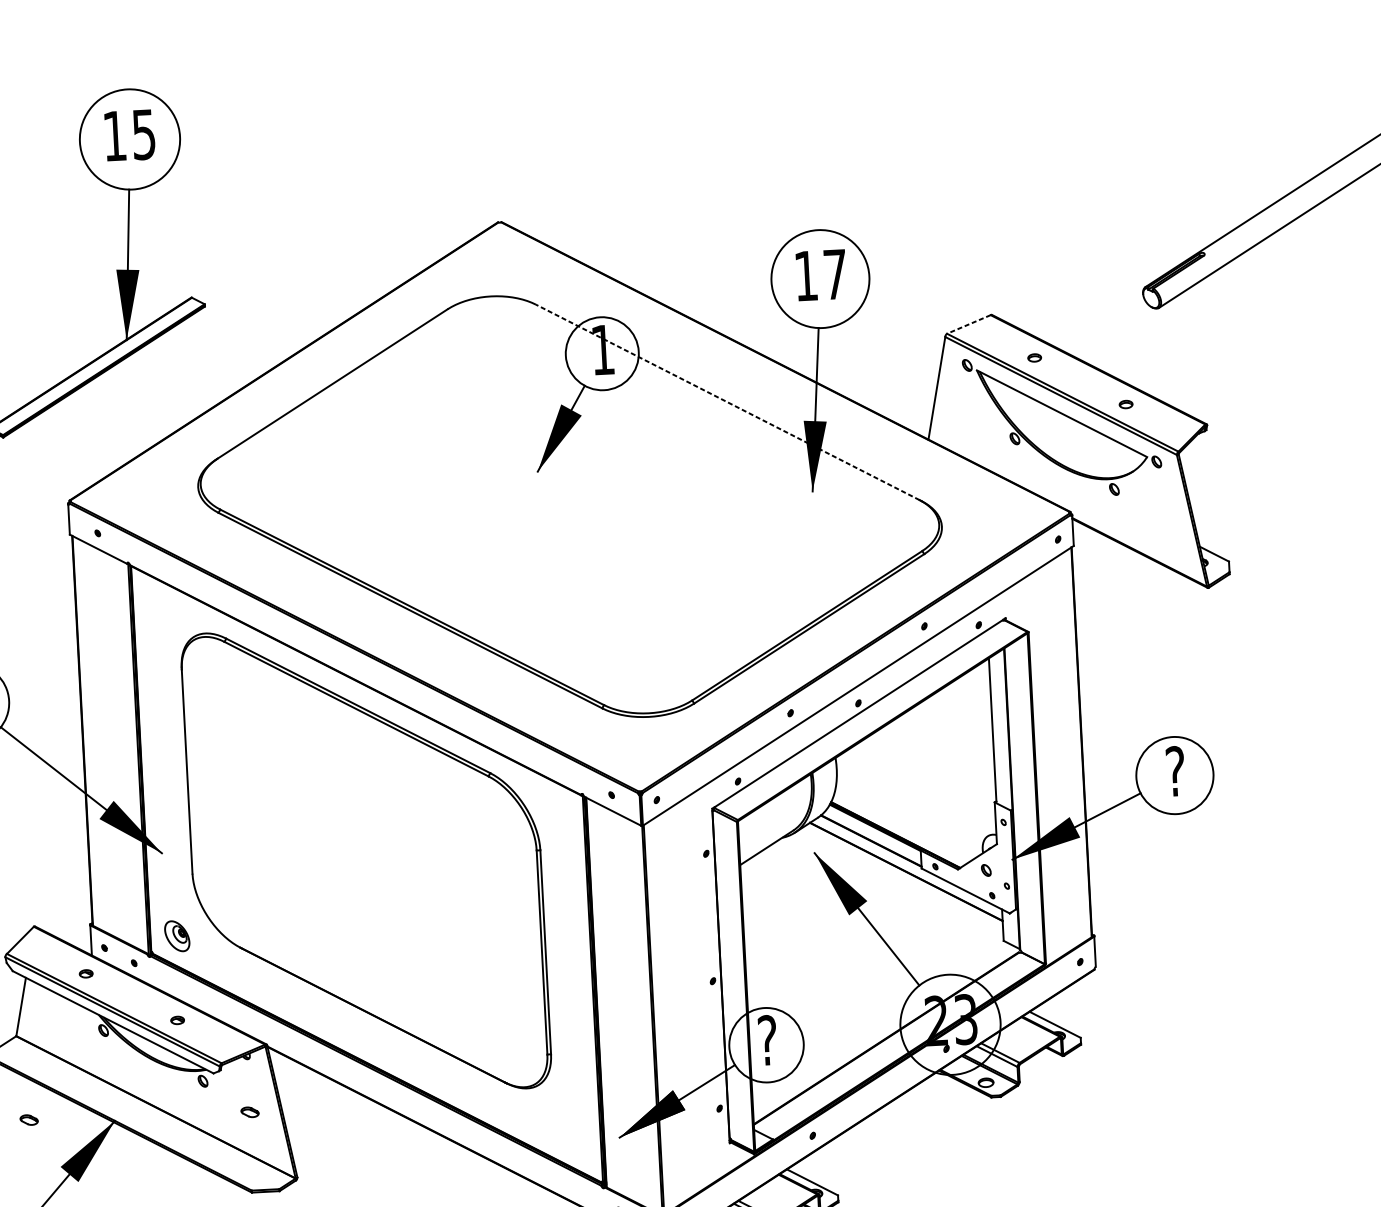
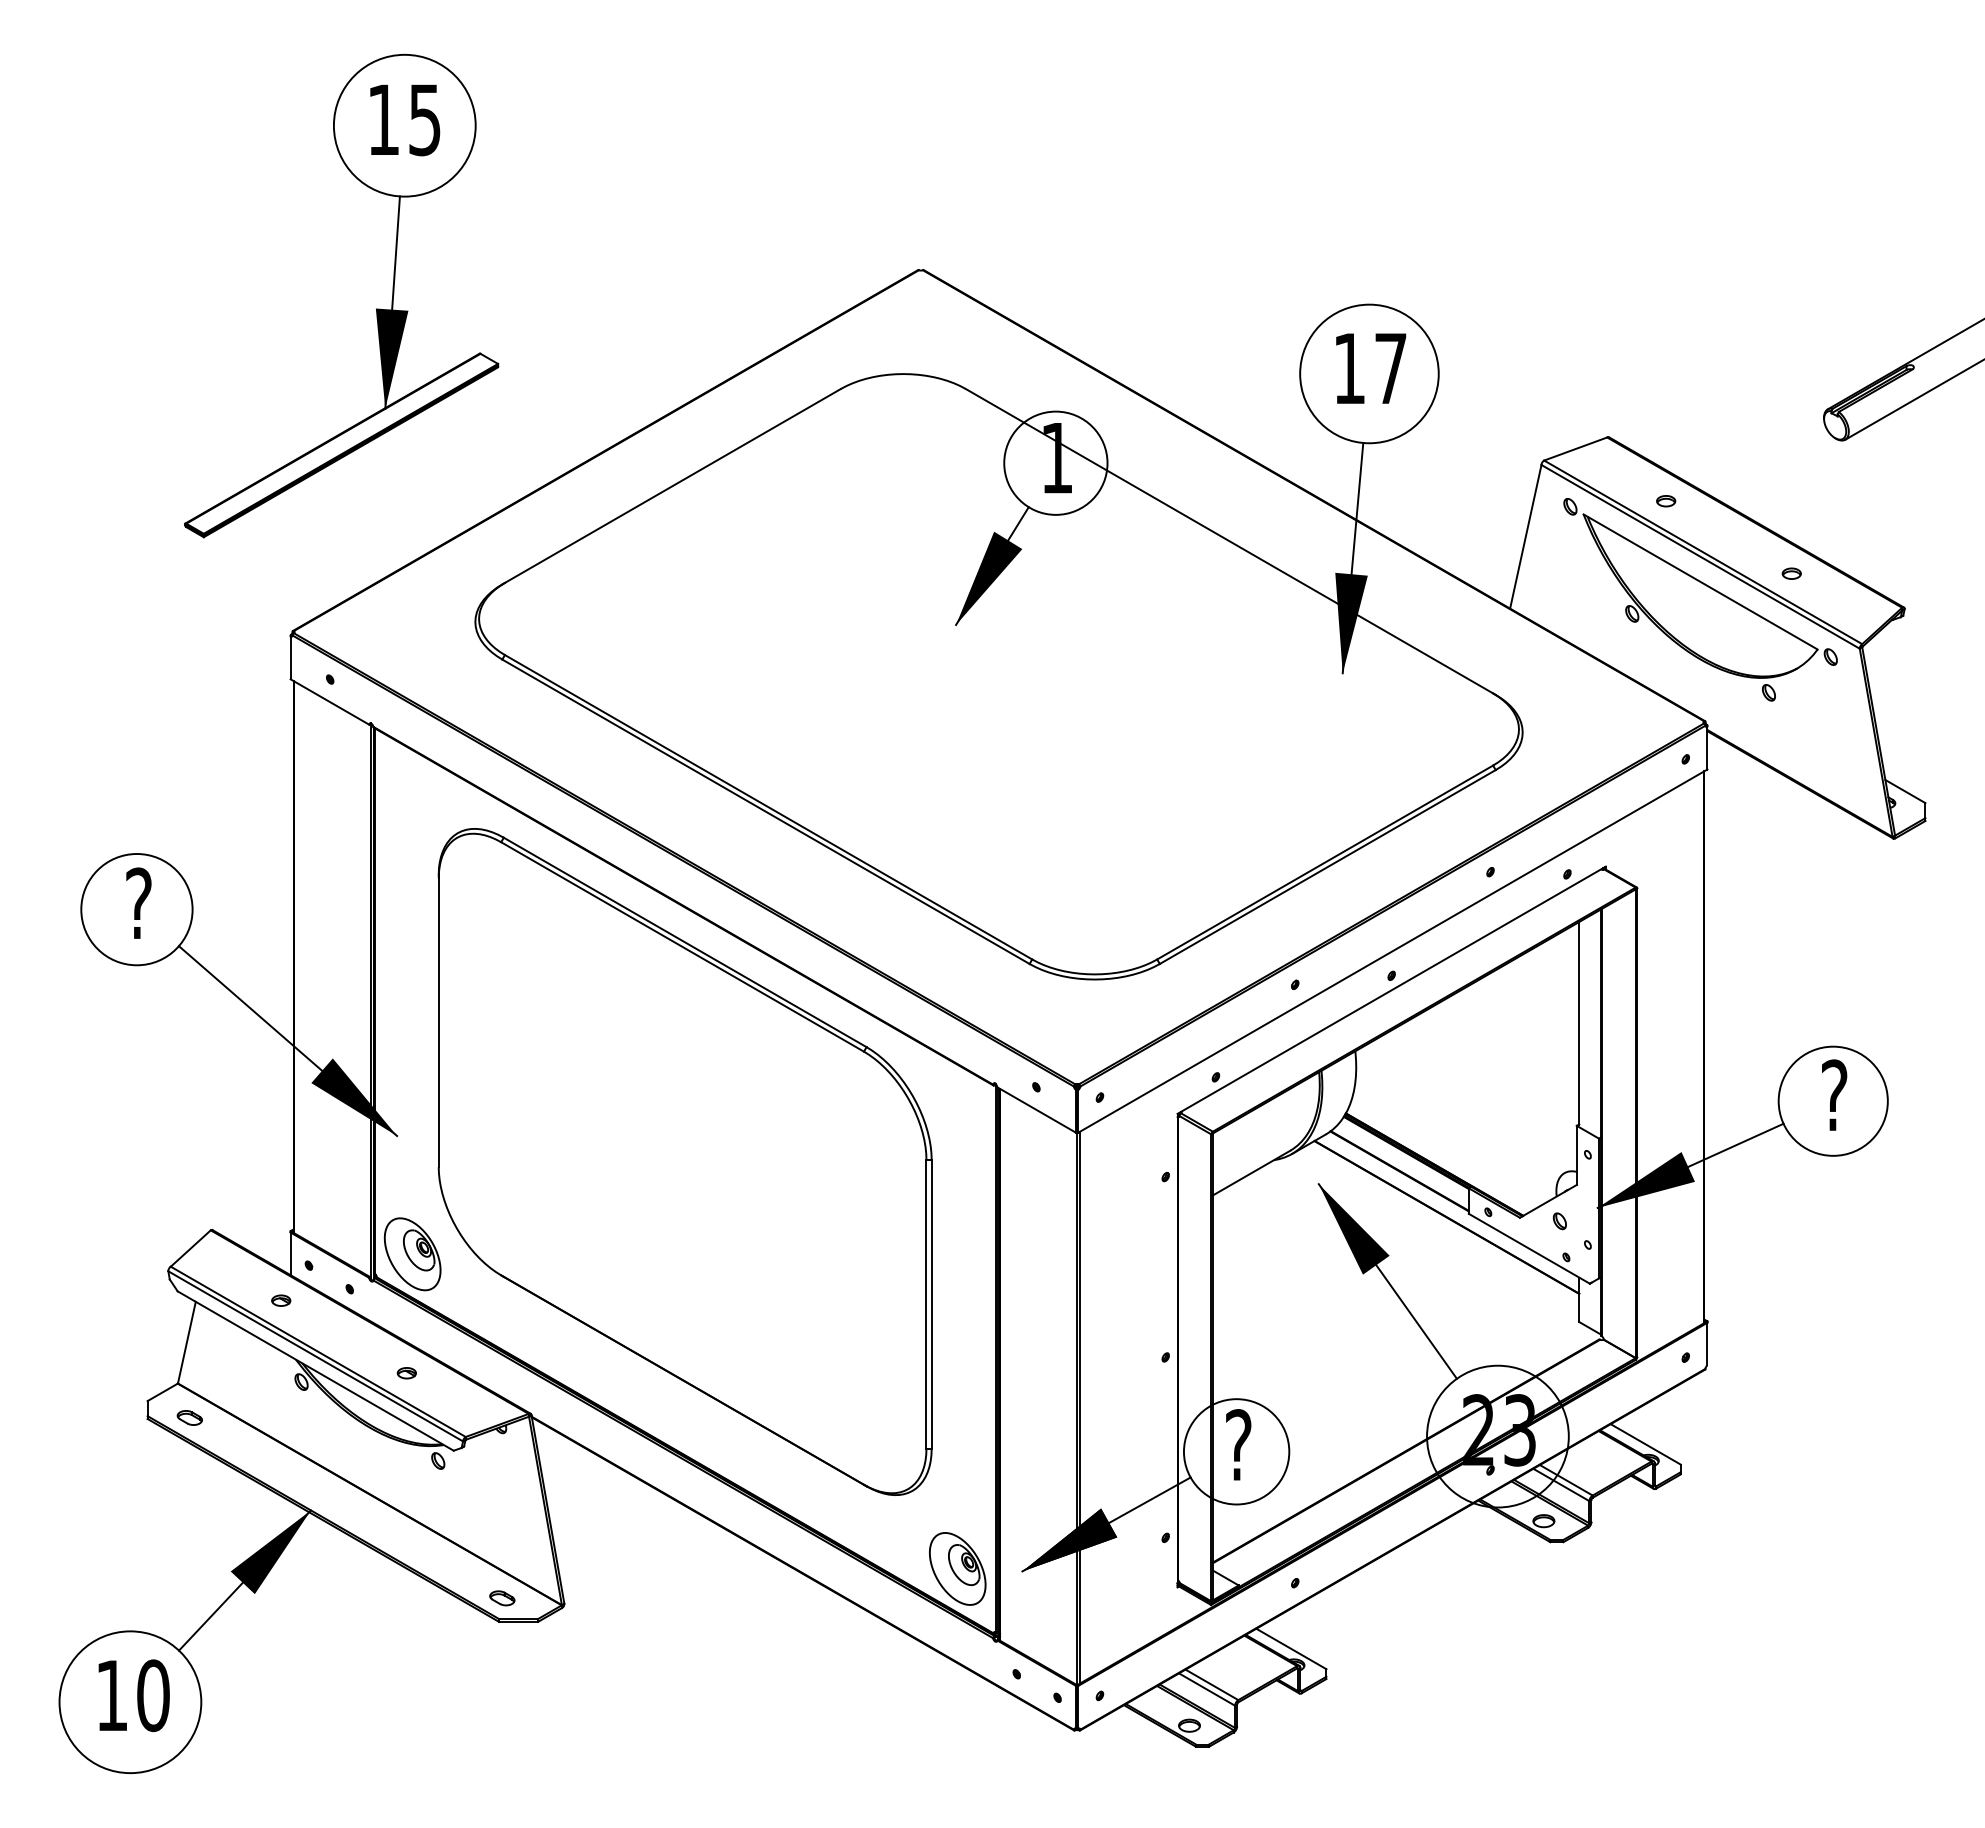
line: (968, 324) -> (1575, 449), dashed -> solid
line: (727, 401) -> (1229, 540), dashed -> solid
part: (177, 936) -> (412, 1254), size x1.67
part: (250, 1112) -> (502, 1598), moved
part: (28, 1119) -> (189, 1417), moved
part: (573, 1137) -> (957, 1568), added

